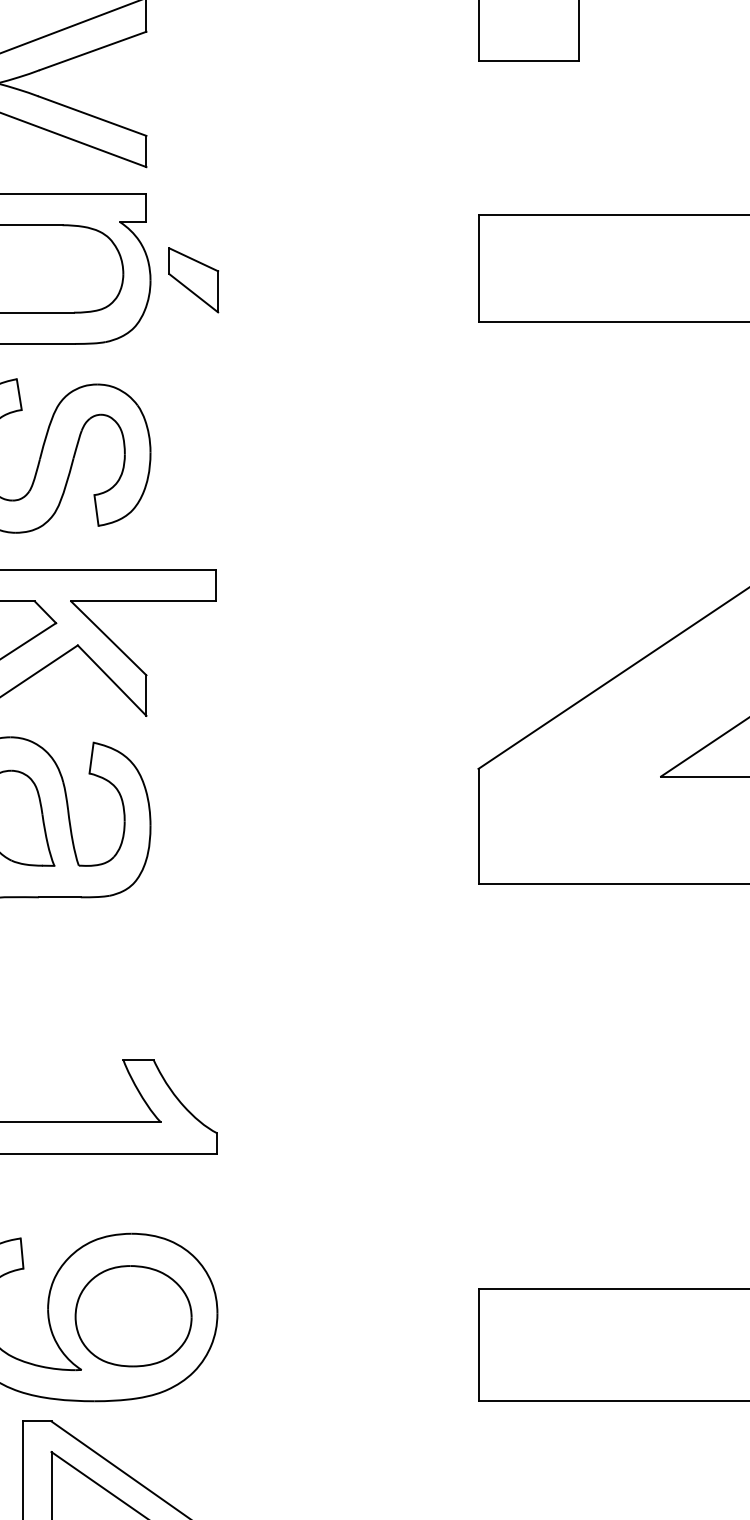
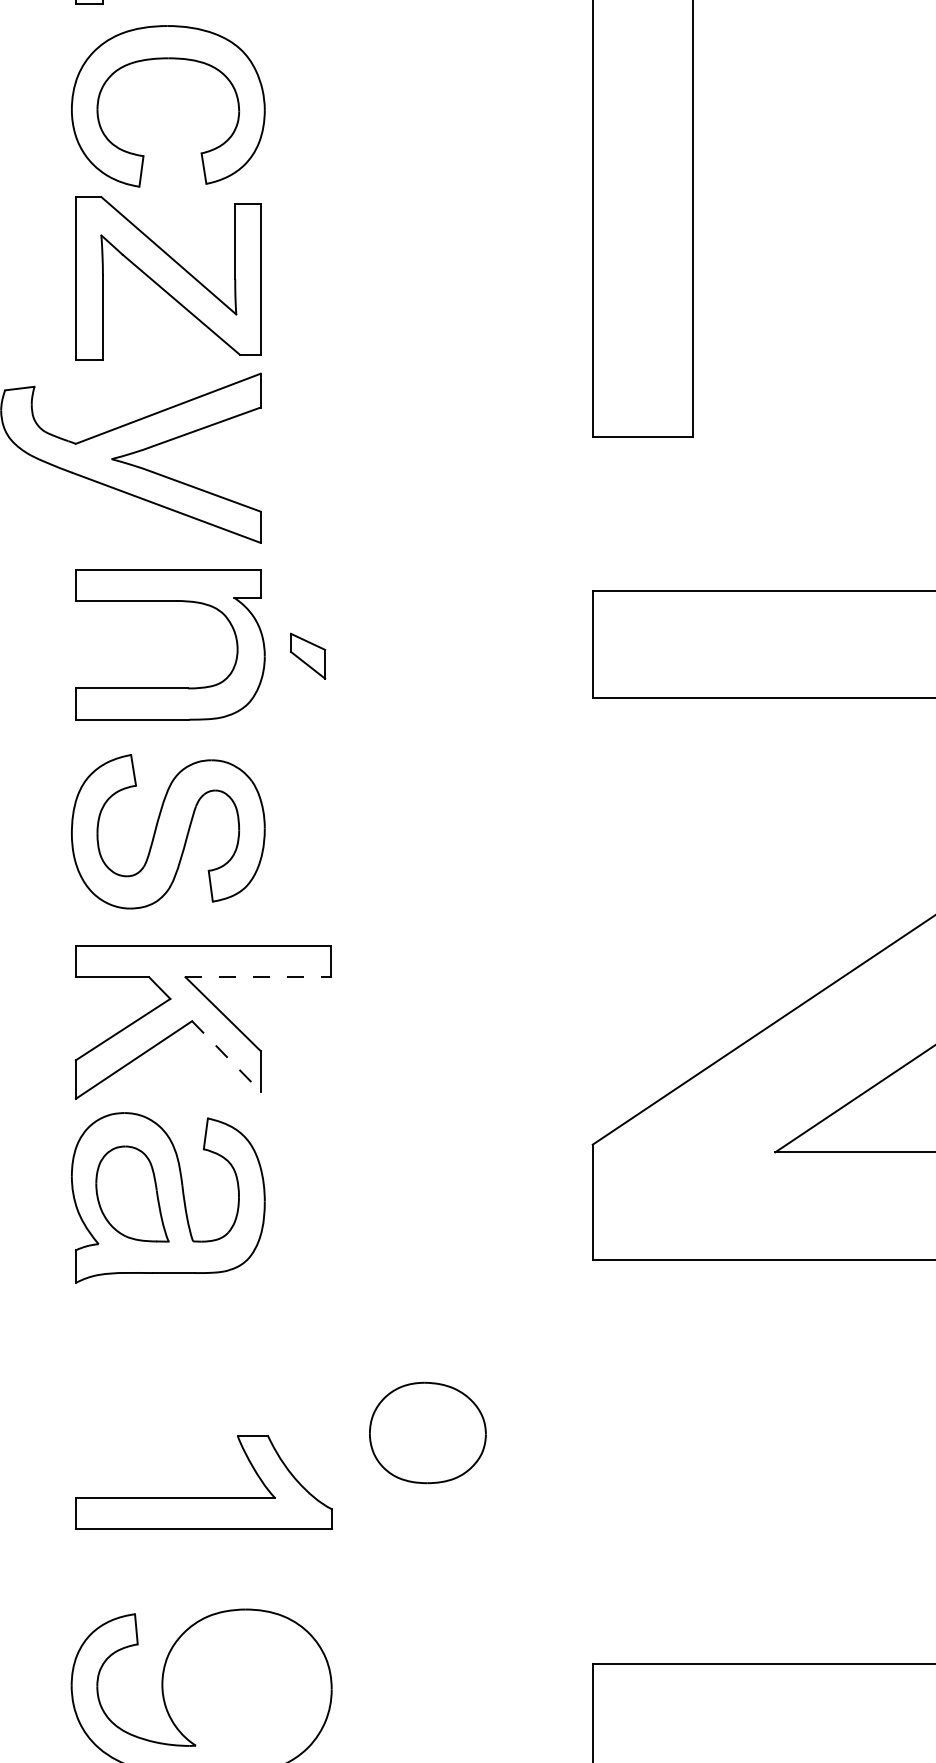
part: (193, 280) -> (307, 656), size x0.7
line: (144, 601) -> (258, 977), solid -> dashed
line: (112, 680) -> (226, 1056), solid -> dashed
part: (133, 1315) -> (427, 1432), moved

